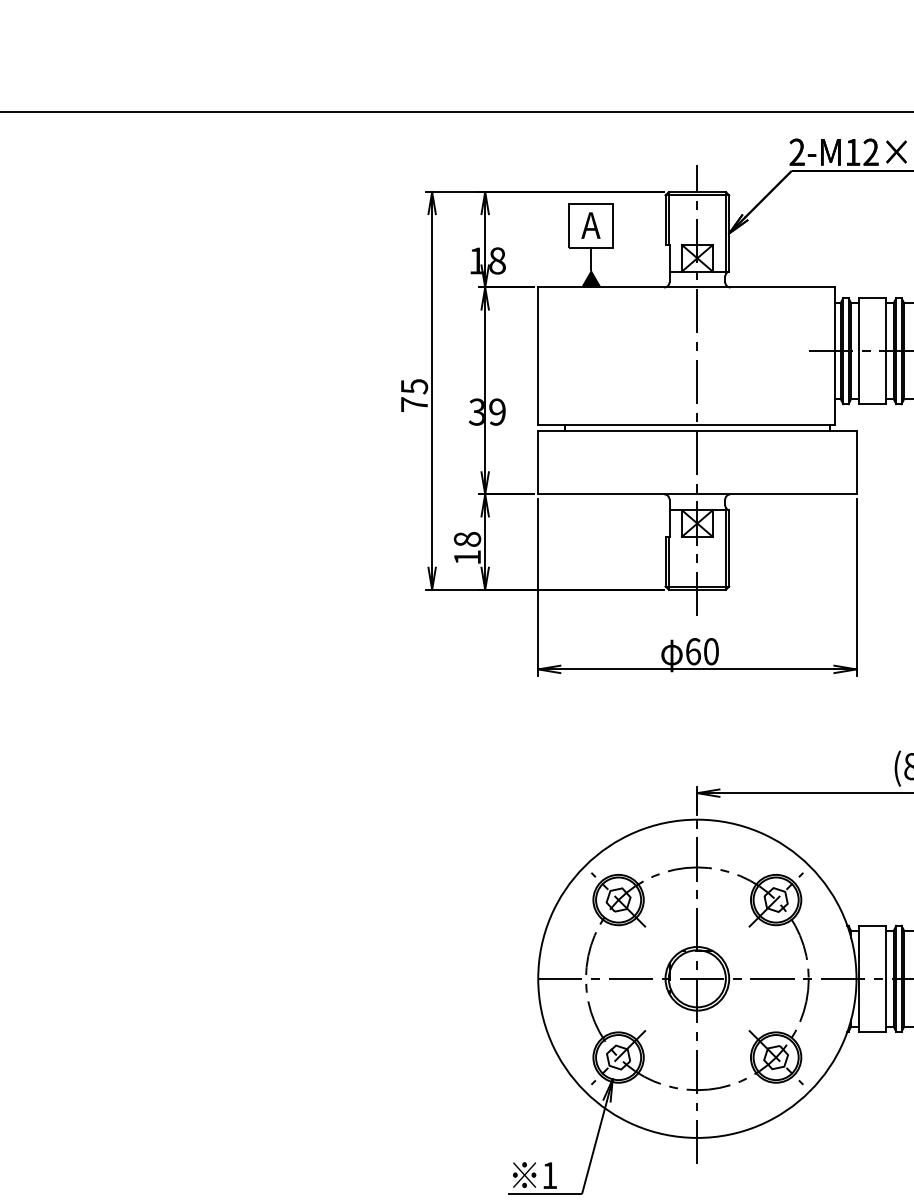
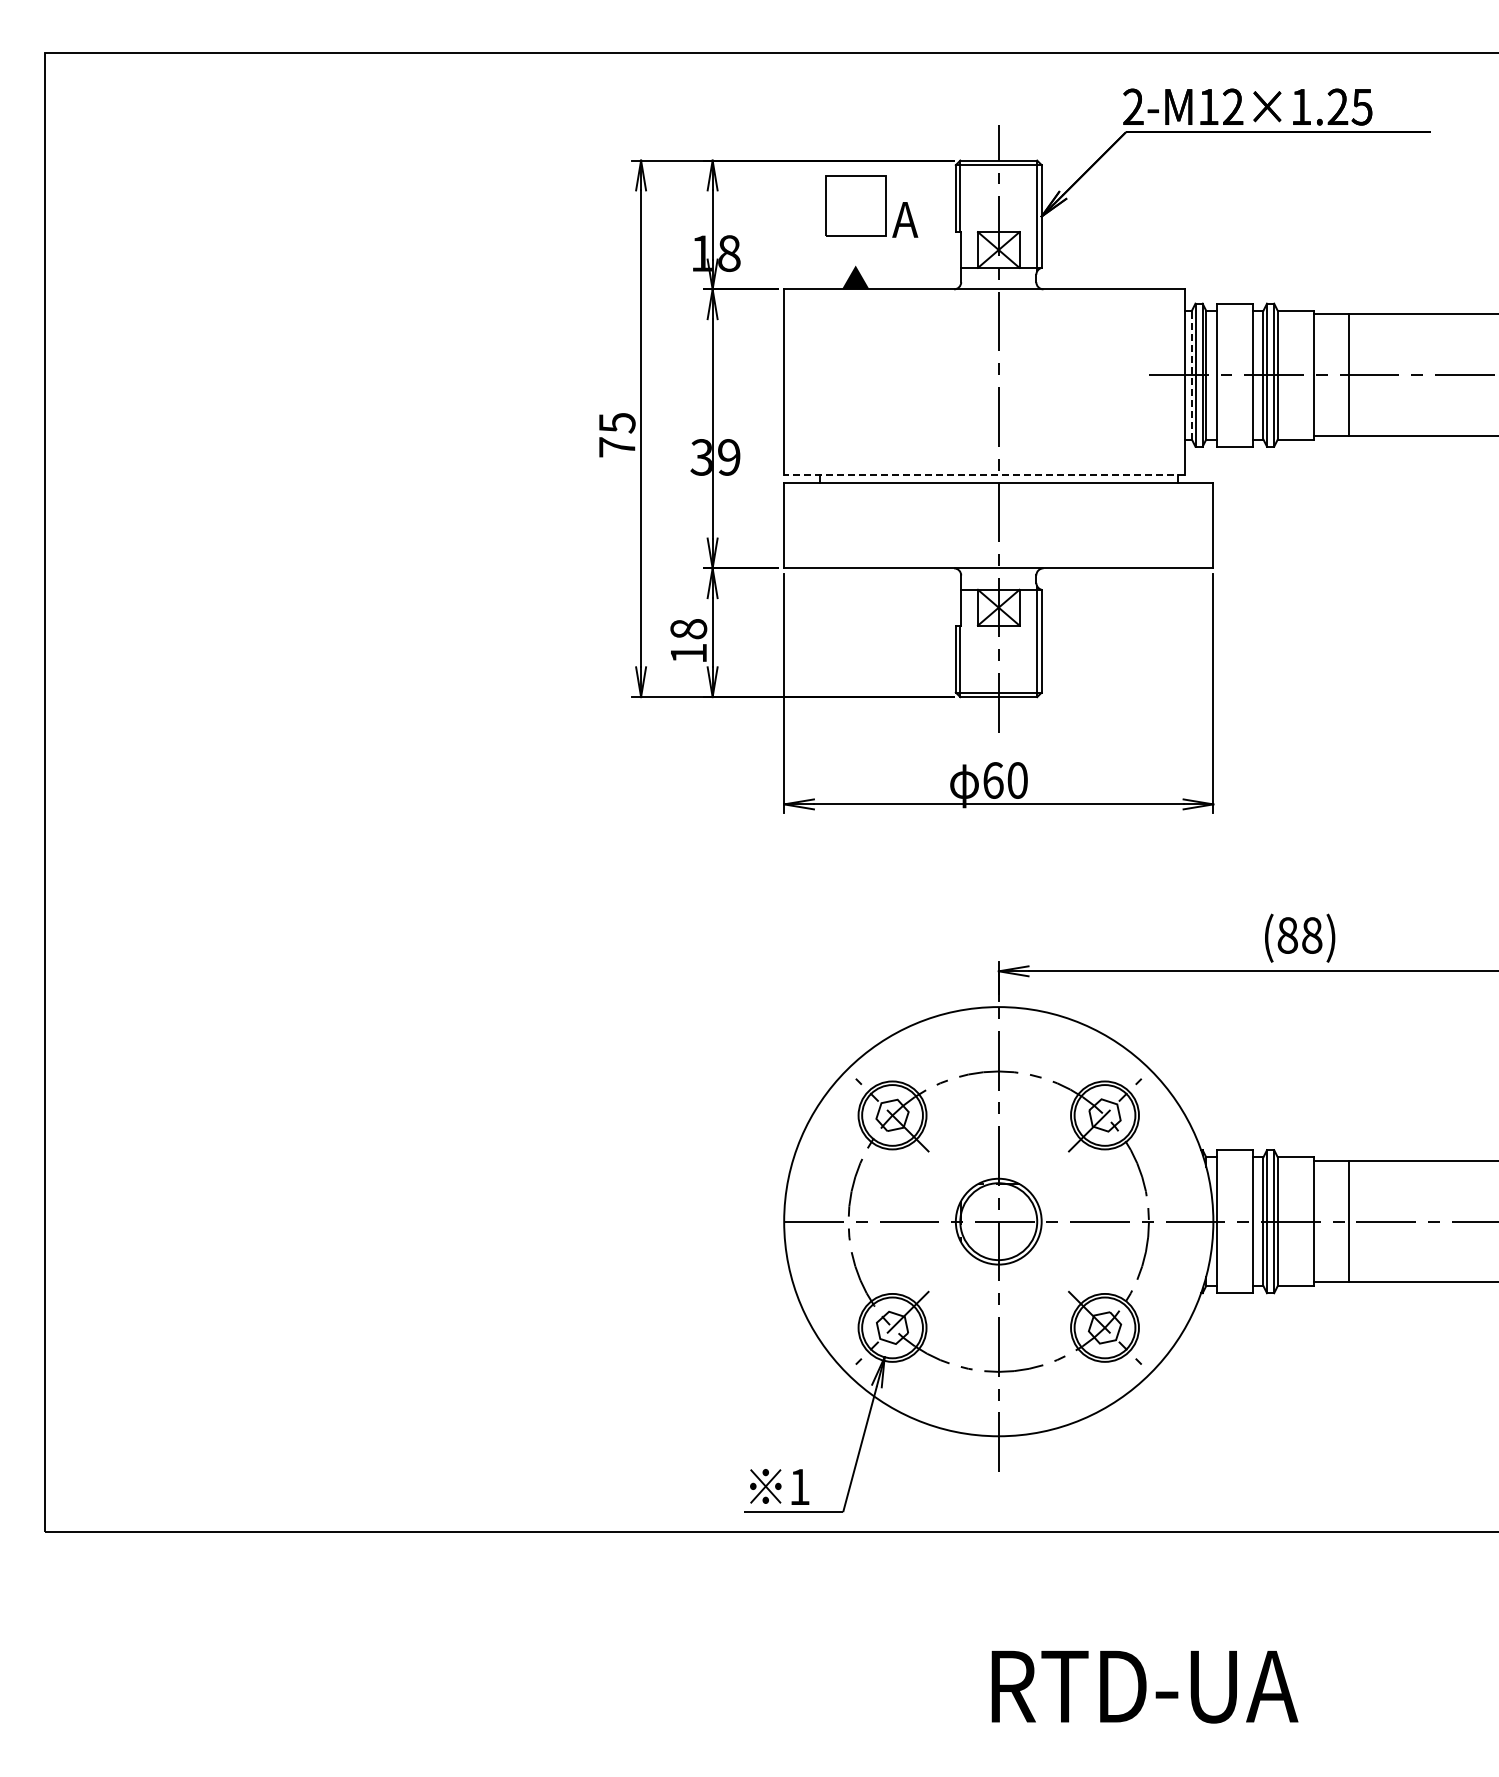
text: (591, 225) -> (905, 219), moved
line: (591, 258) -> (855, 250), removed
line: (840, 350) -> (1191, 374), solid -> dashed
line: (686, 425) -> (983, 475), solid -> dashed

